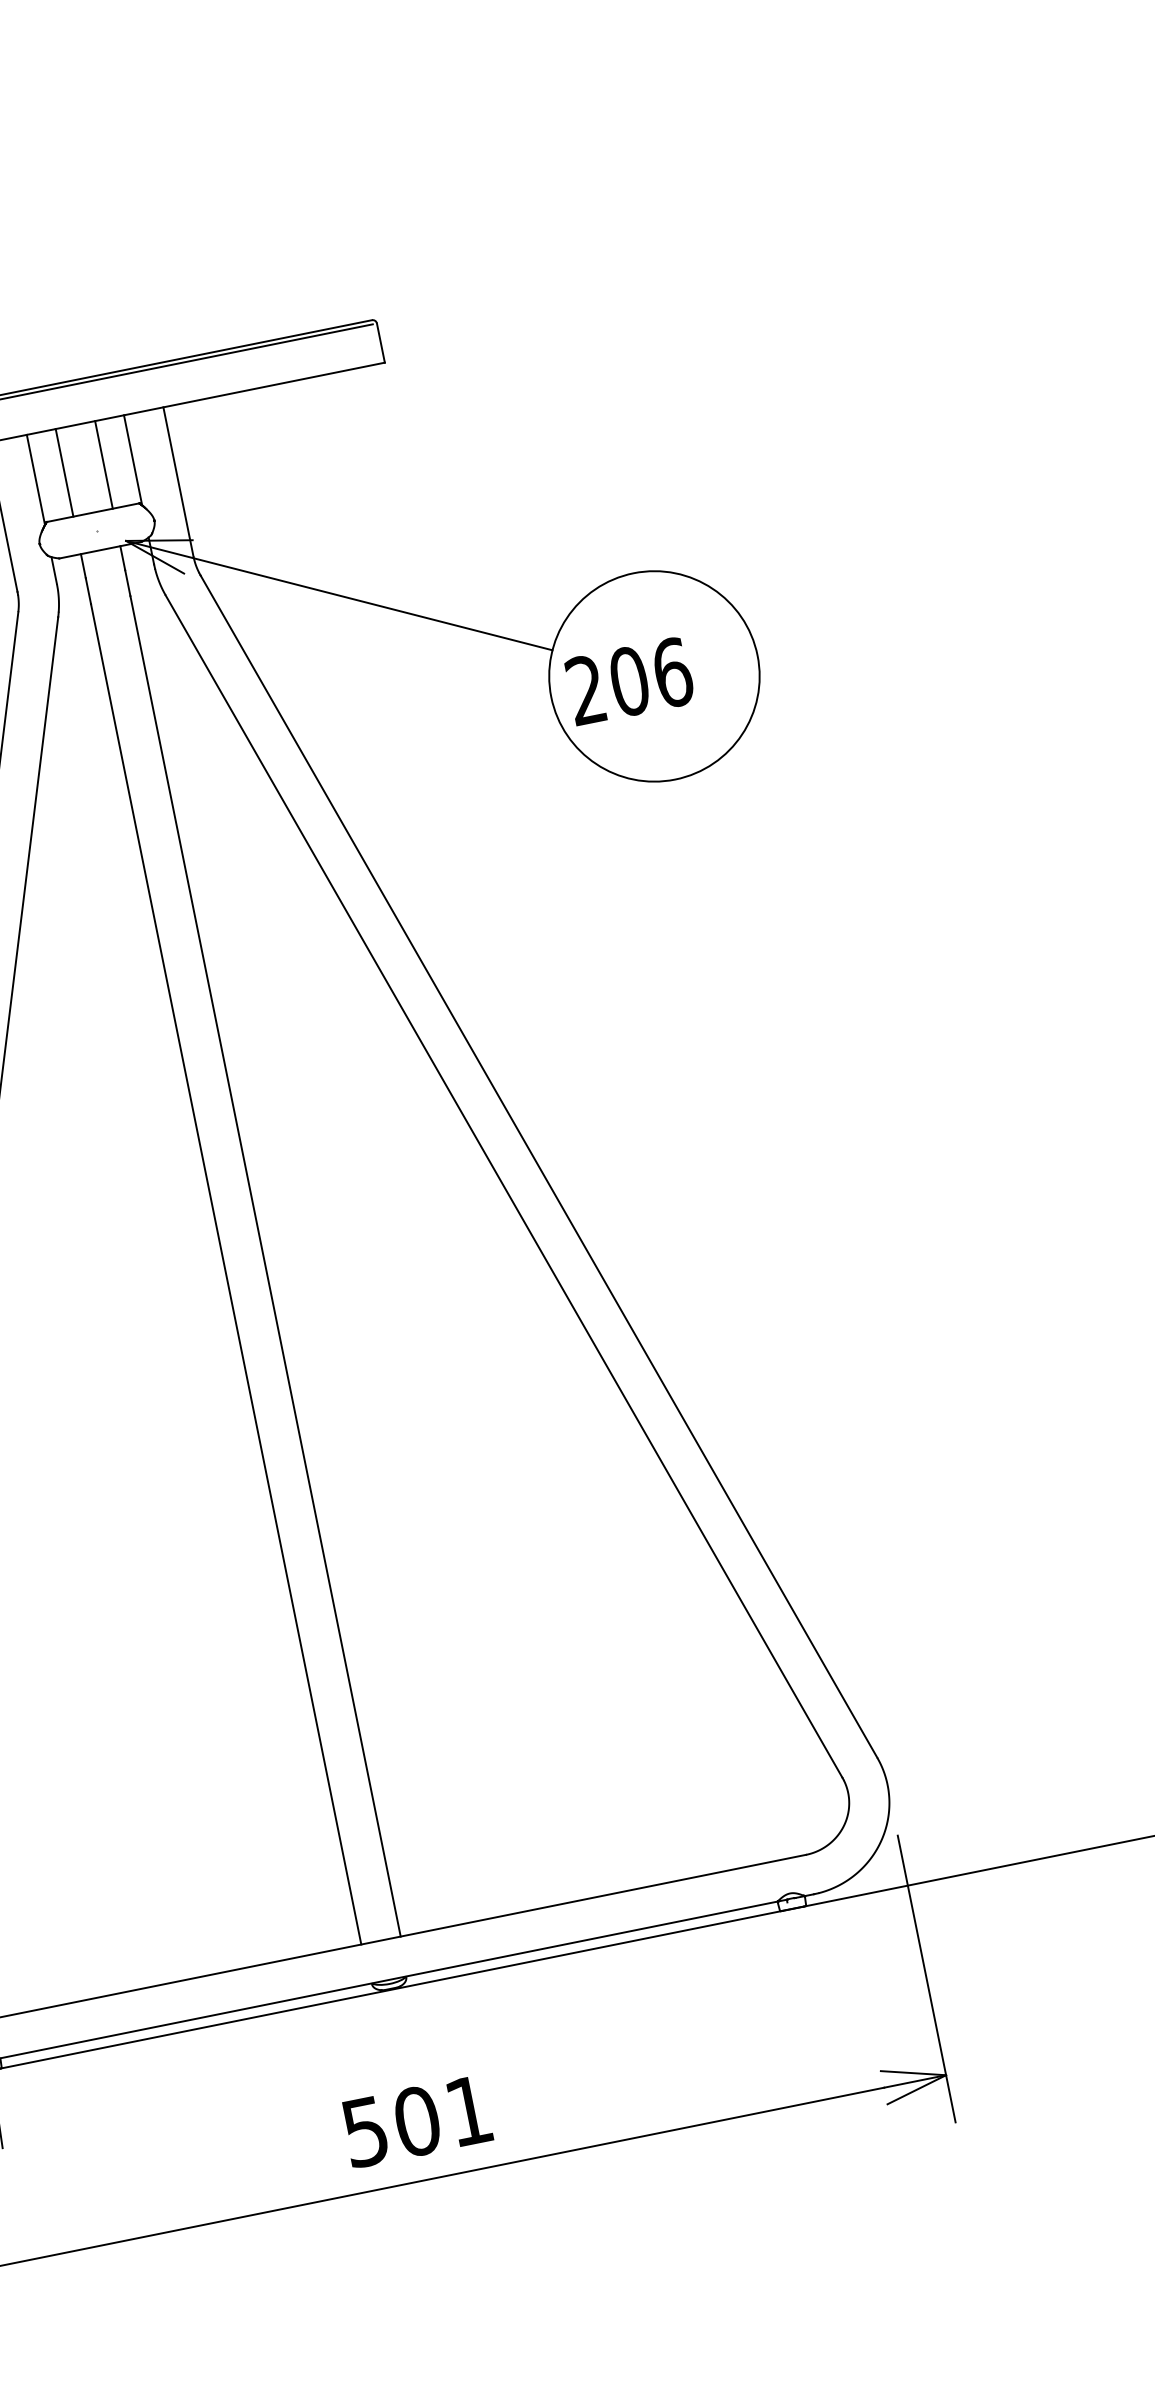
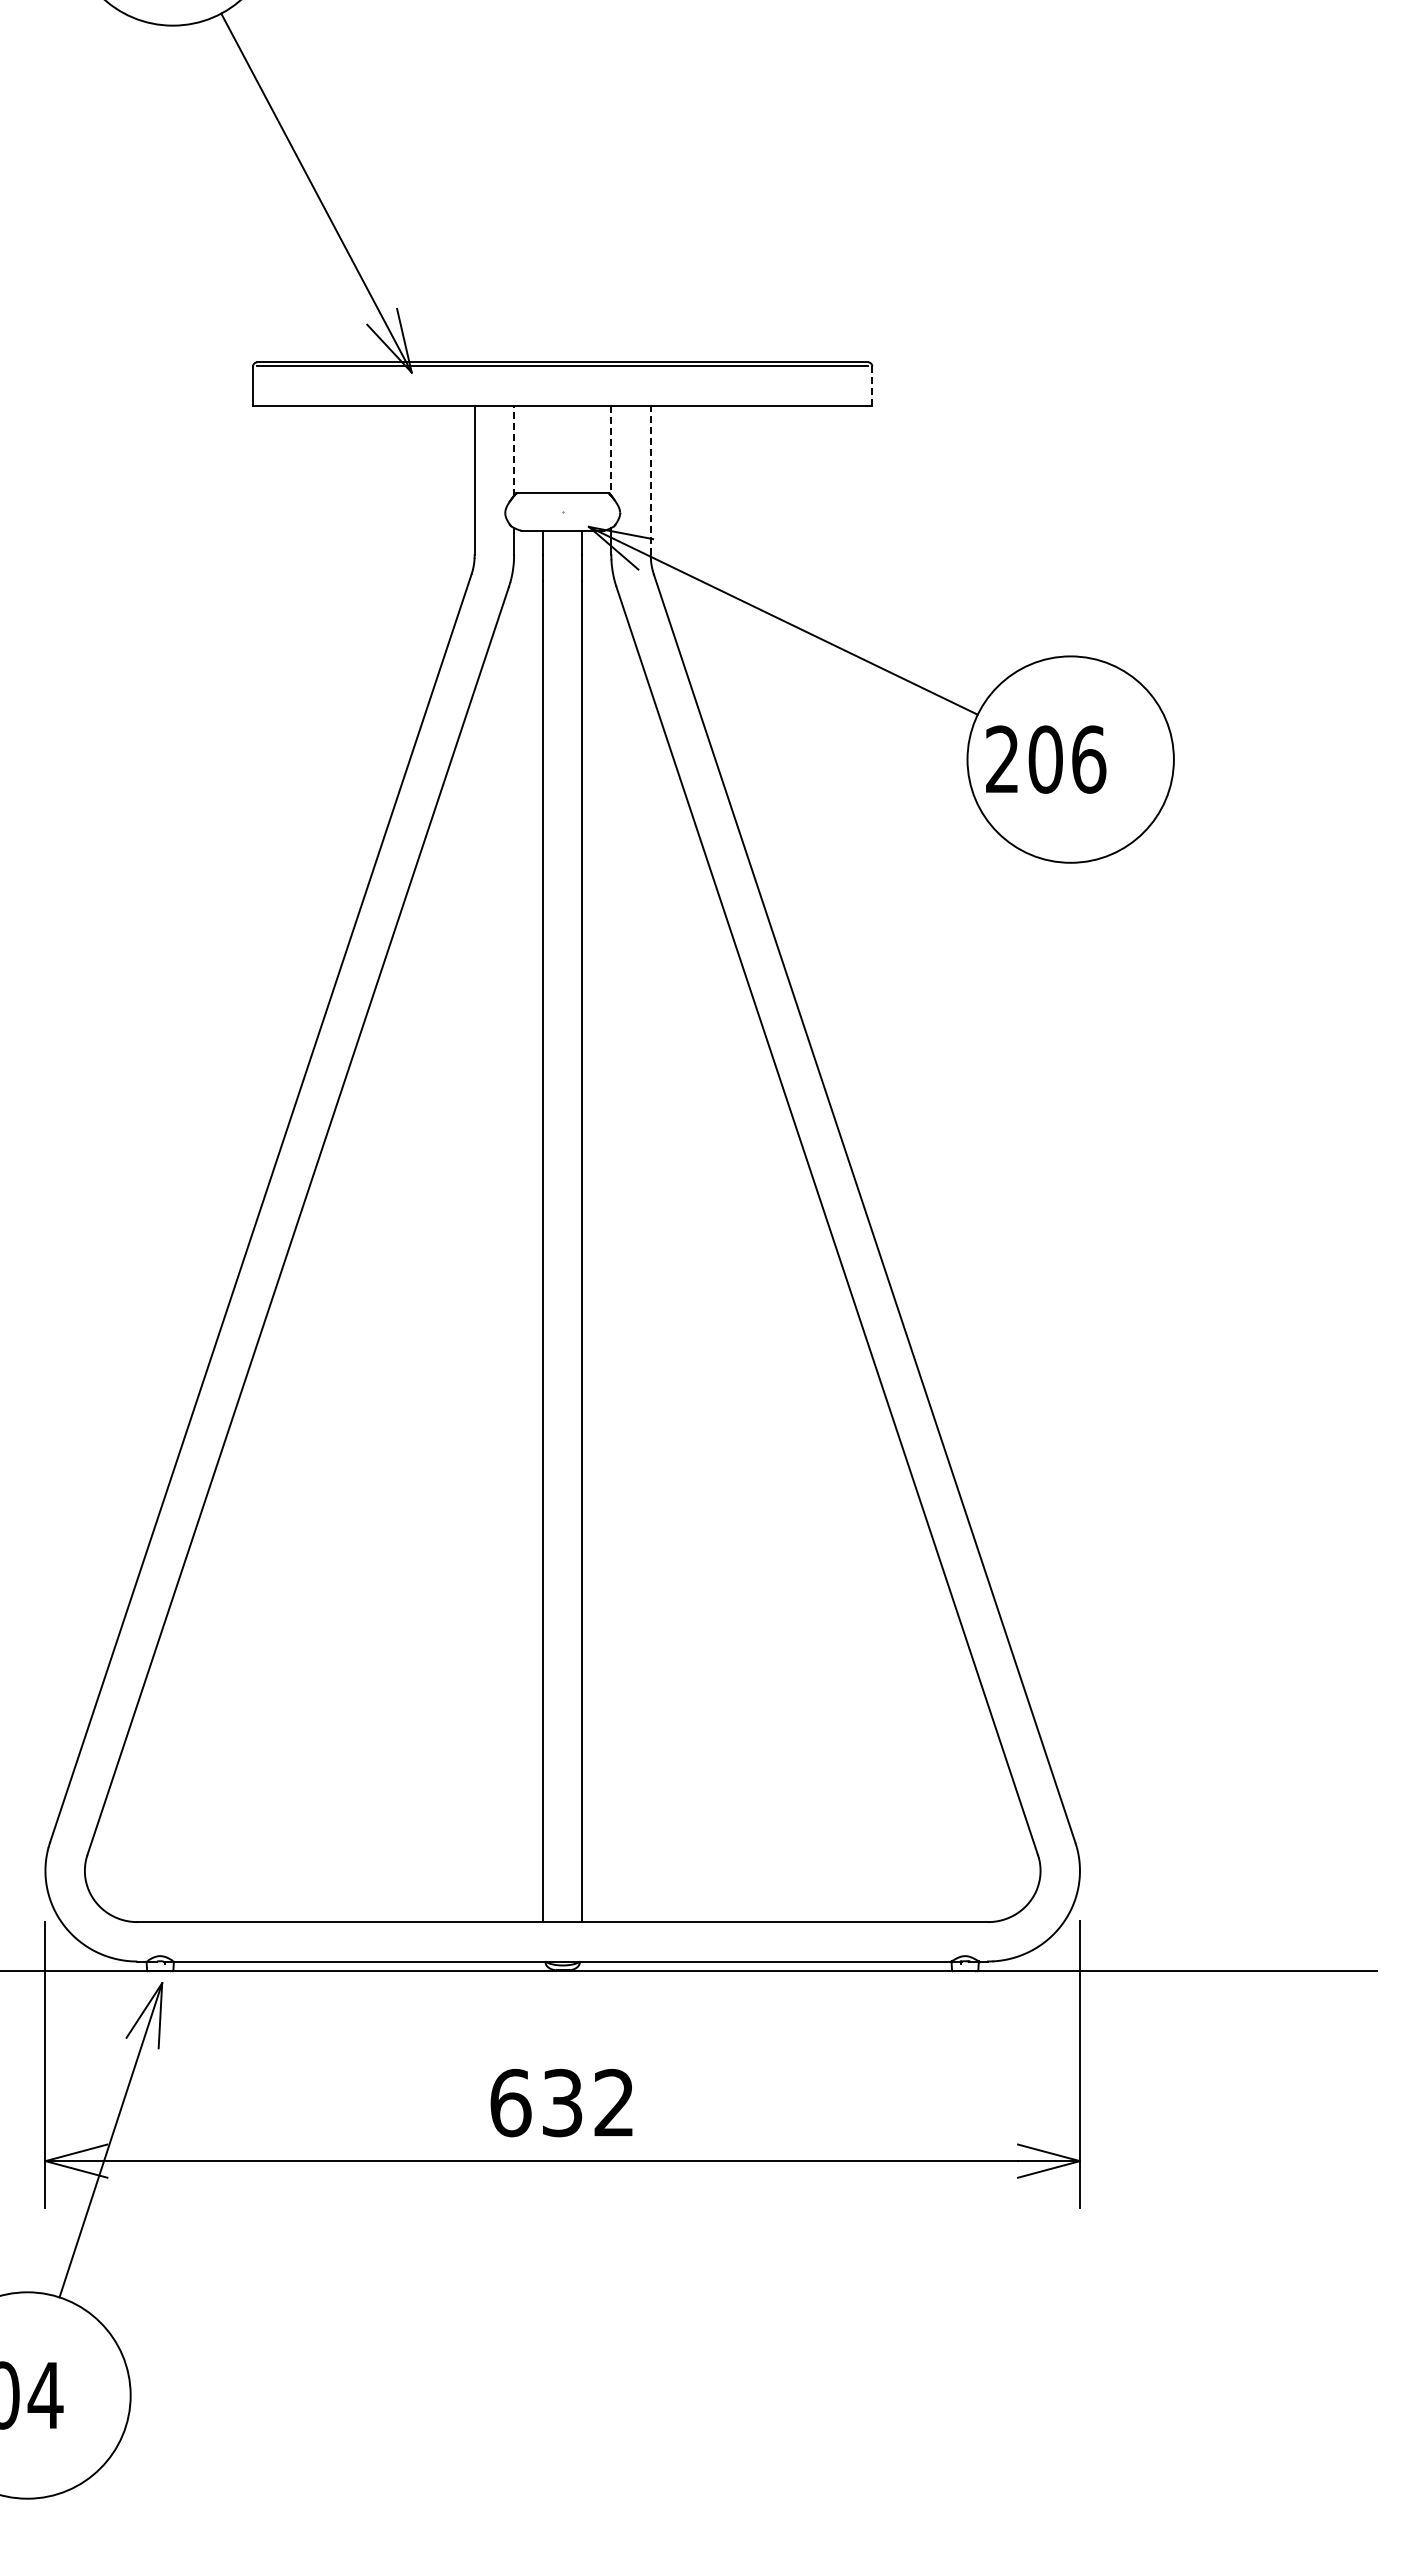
line: (381, 343) -> (872, 386), solid -> dashed
line: (133, 461) -> (611, 451), solid -> dashed
line: (104, 464) -> (582, 449), removed
line: (65, 472) -> (543, 449), removed
line: (36, 479) -> (514, 450), solid -> dashed
line: (178, 482) -> (650, 480), solid -> dashed
text: (416, 2121) -> (561, 2102), 501 -> 632

